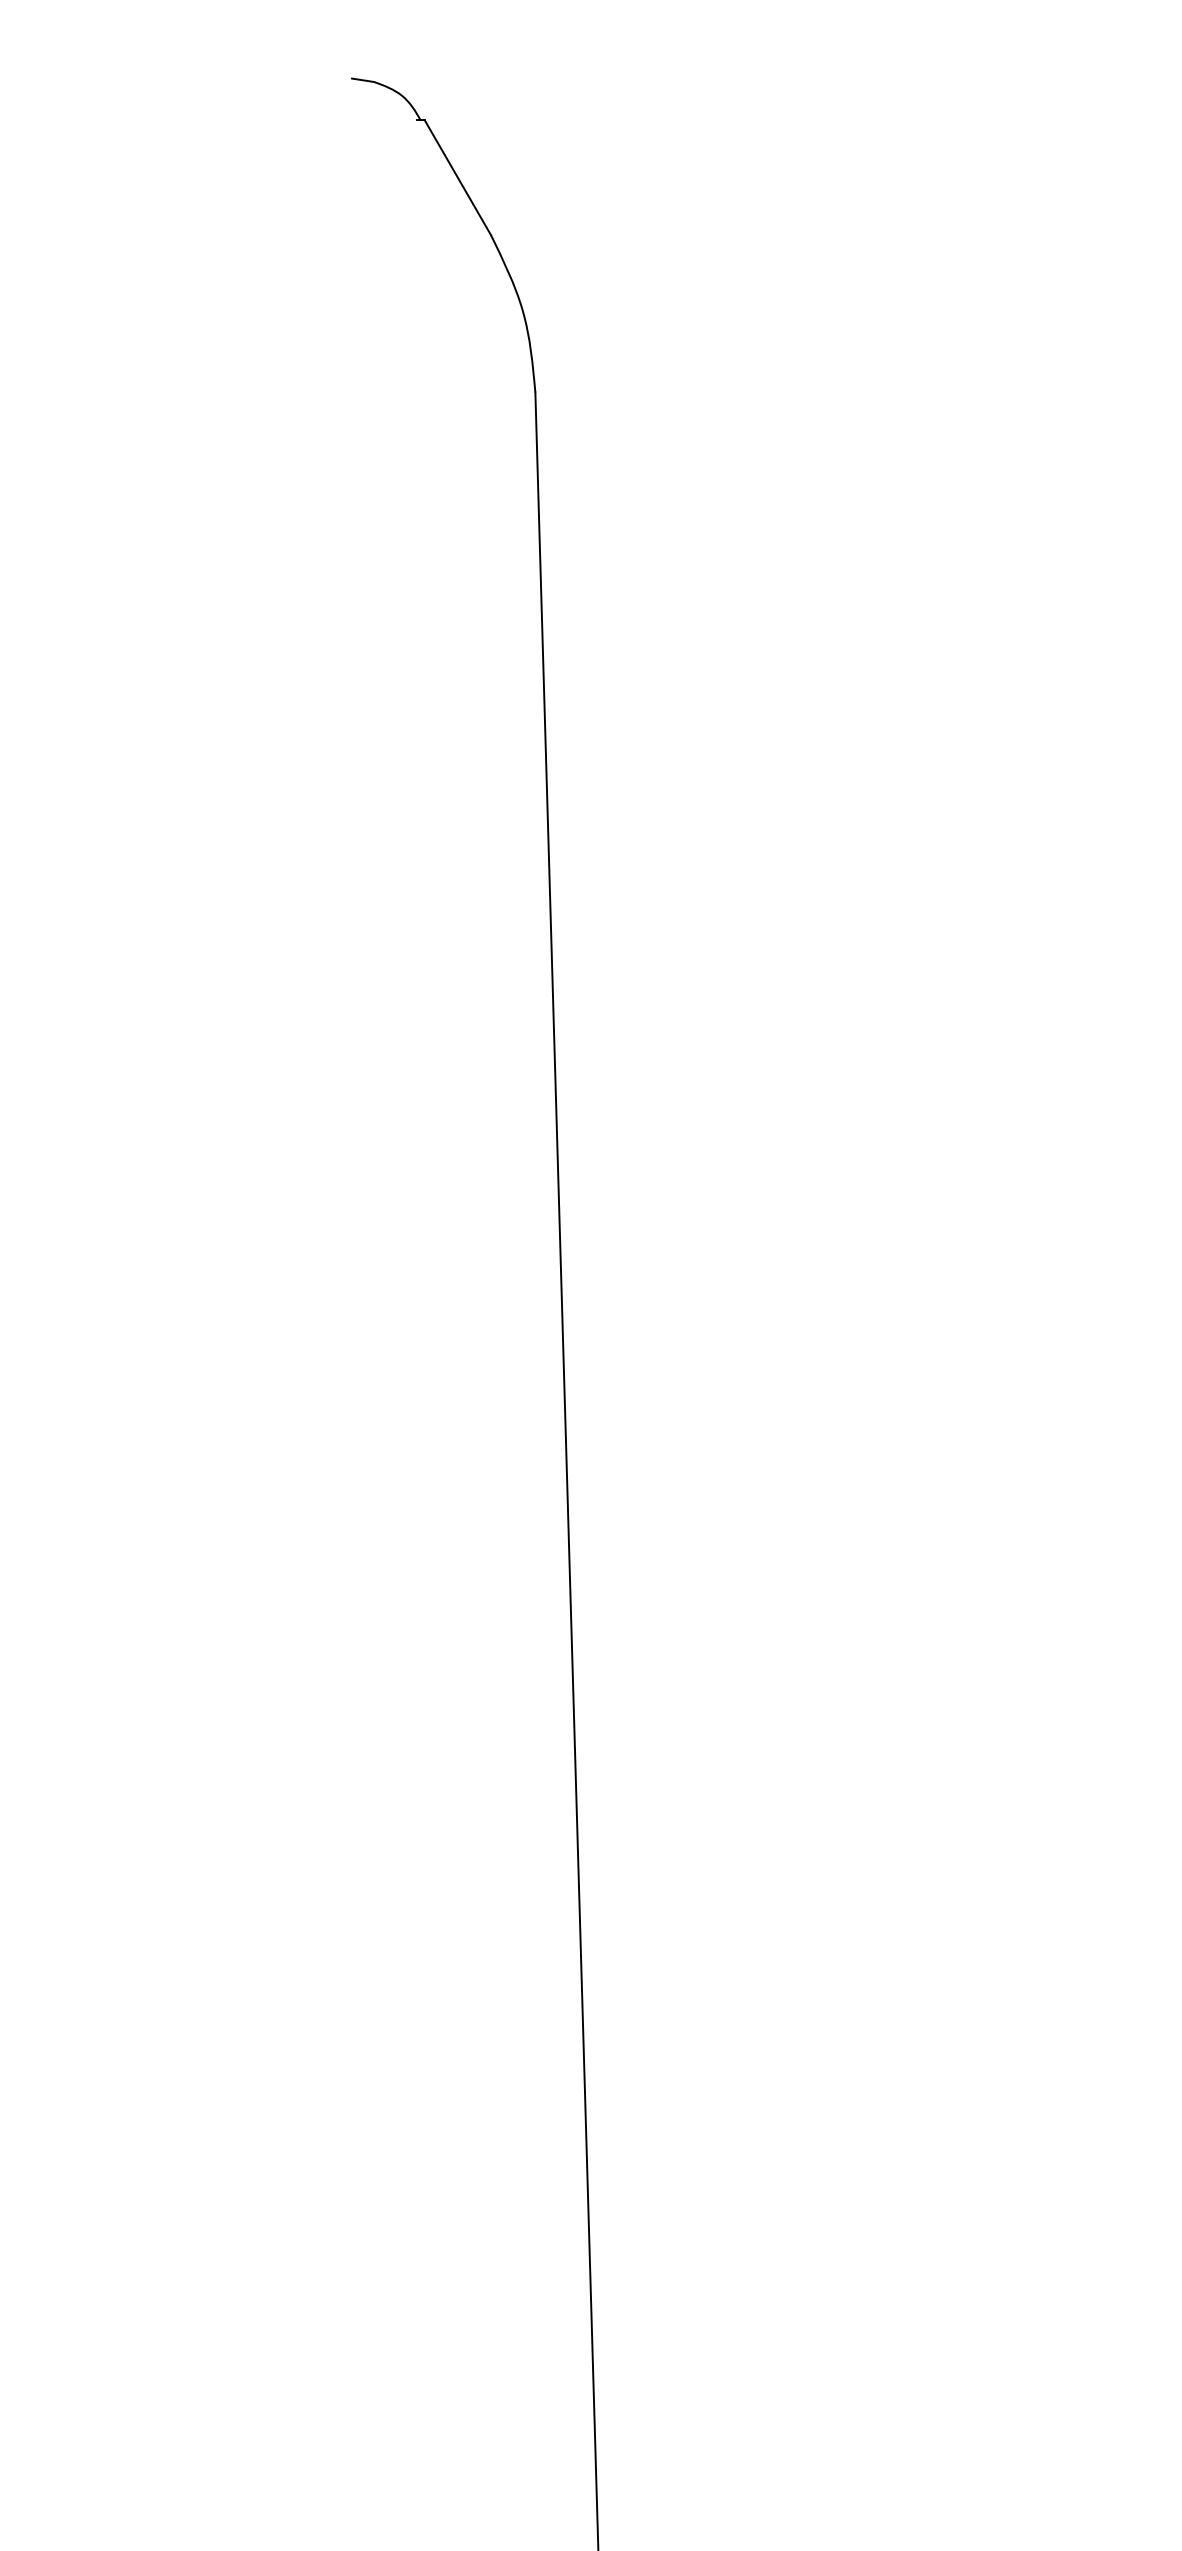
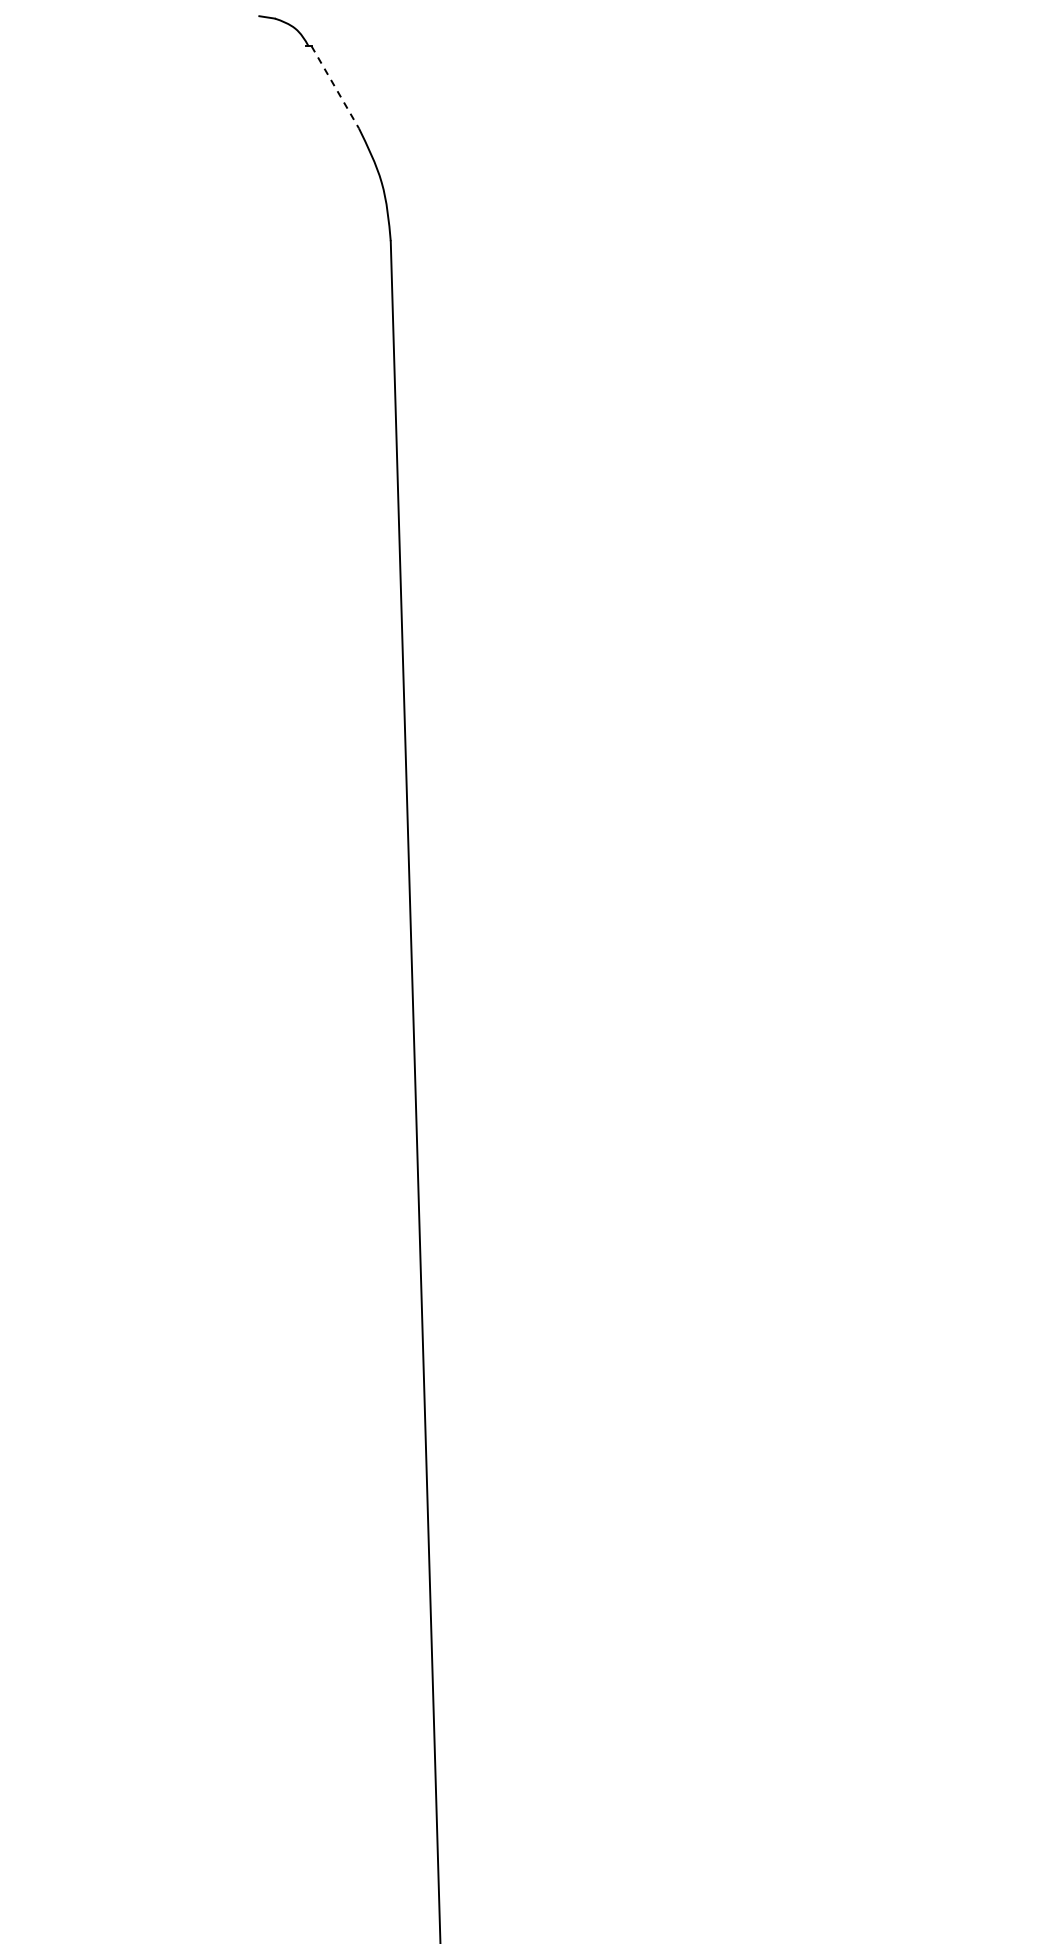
line: (458, 178) -> (335, 87), solid -> dashed

